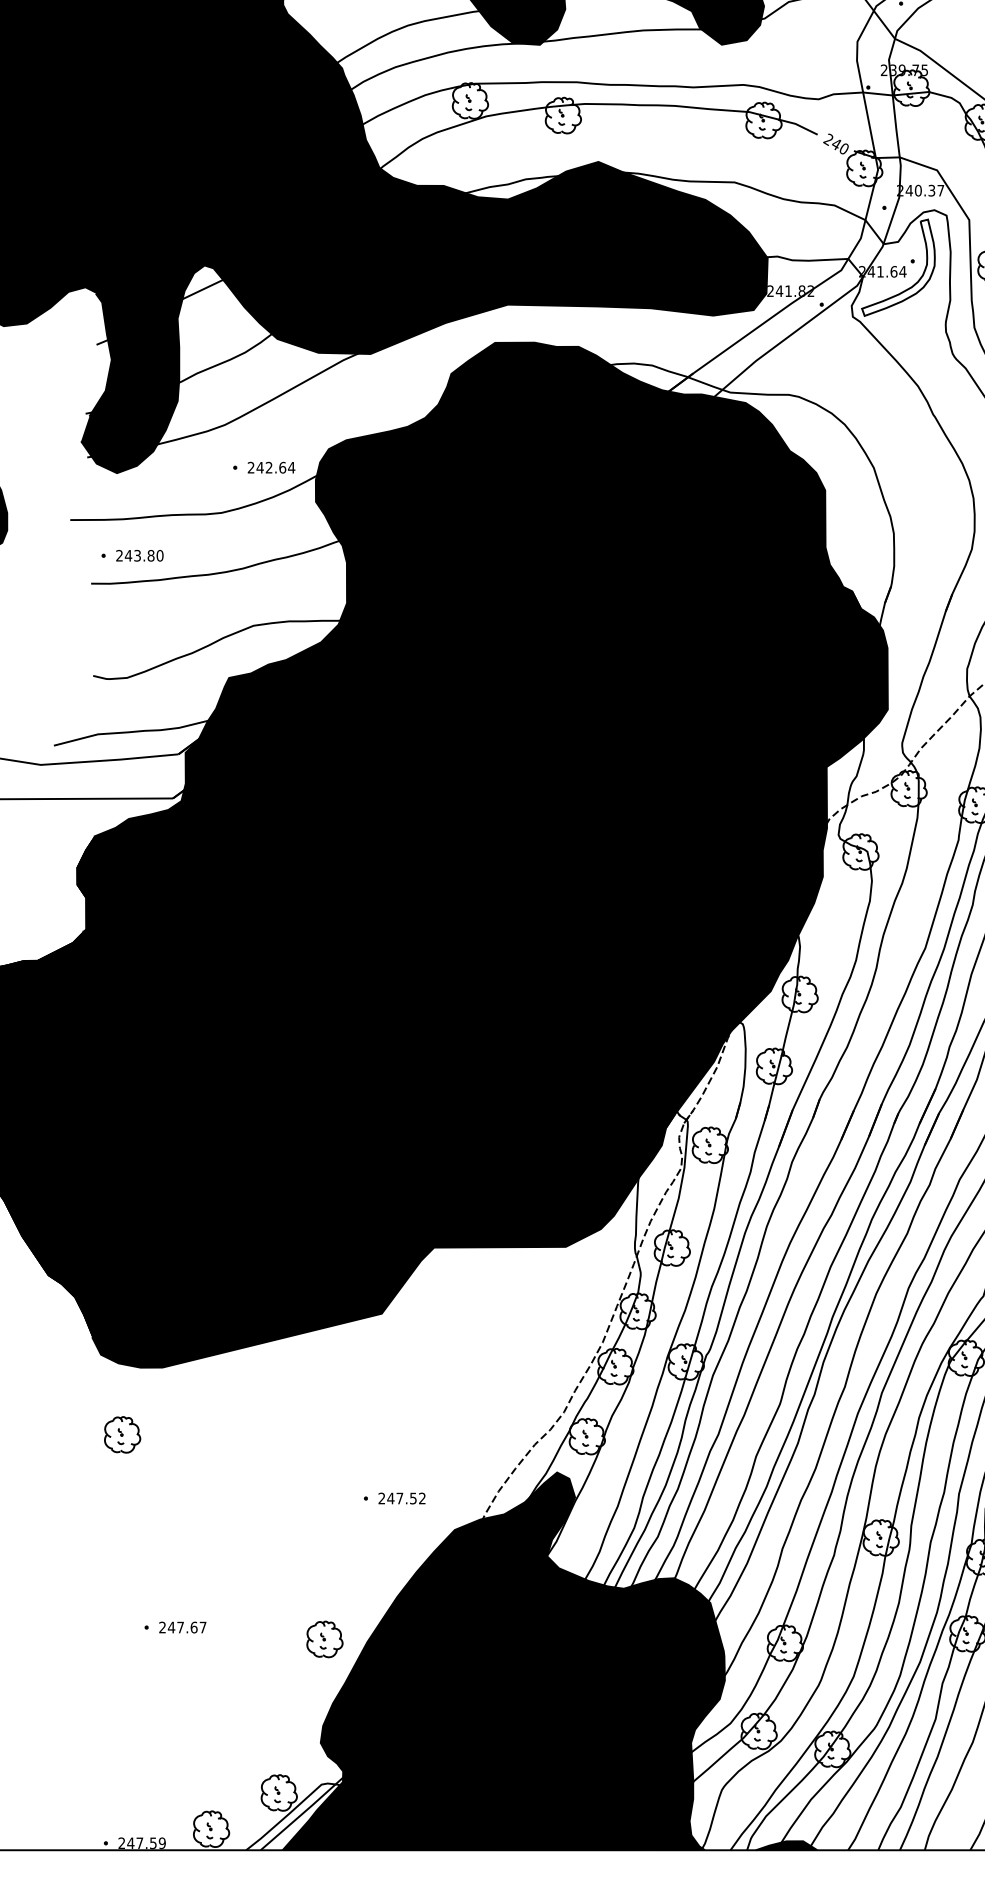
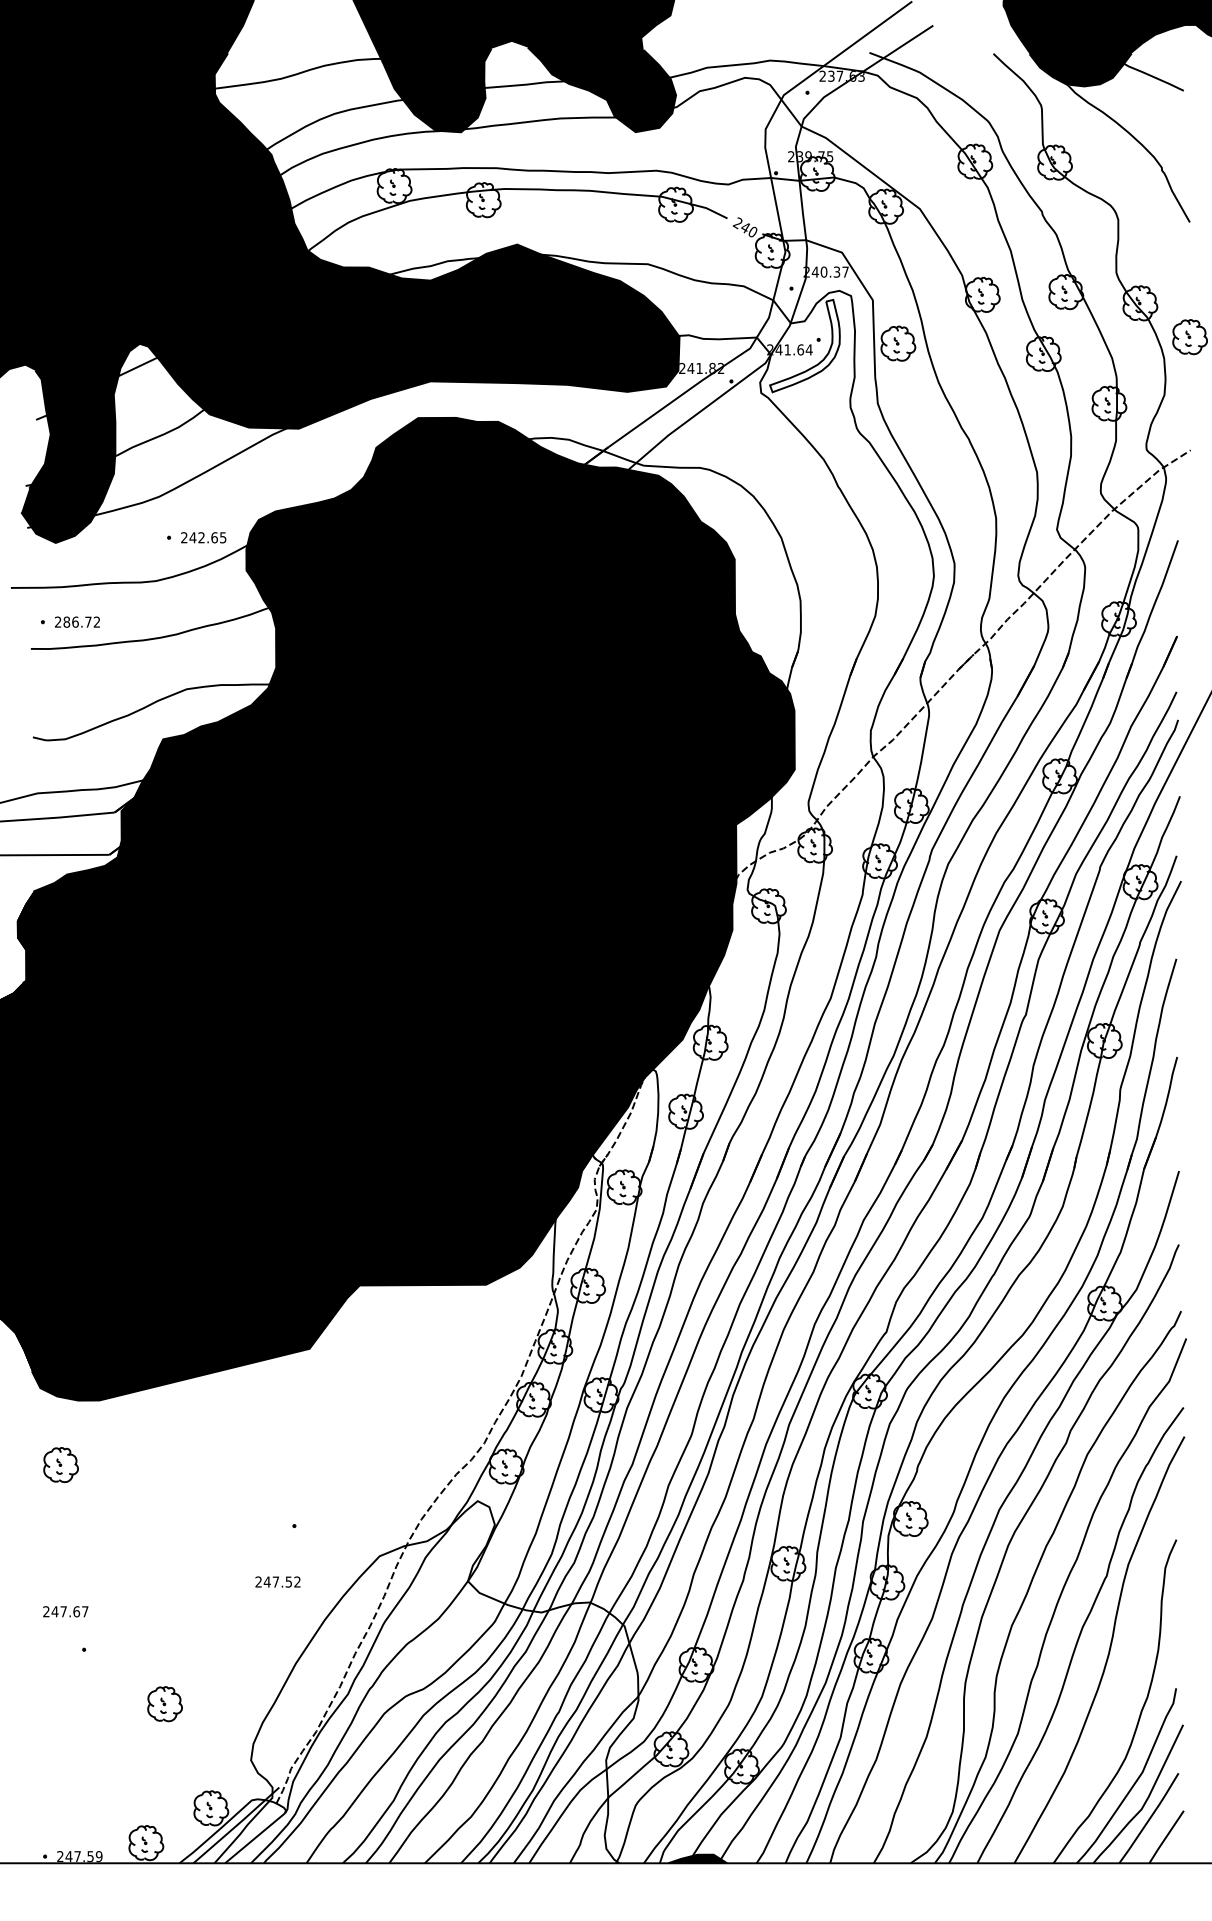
text: (290, 467) -> (222, 537), 242.64 -> 242.65
text: (143, 555) -> (81, 621), 243.80 -> 286.72
text: (401, 1497) -> (277, 1581), moved
text: (182, 1627) -> (65, 1611), moved
part: (324, 1639) -> (164, 1704), moved
fill: (503, 1661) -> (426, 1682), removed

